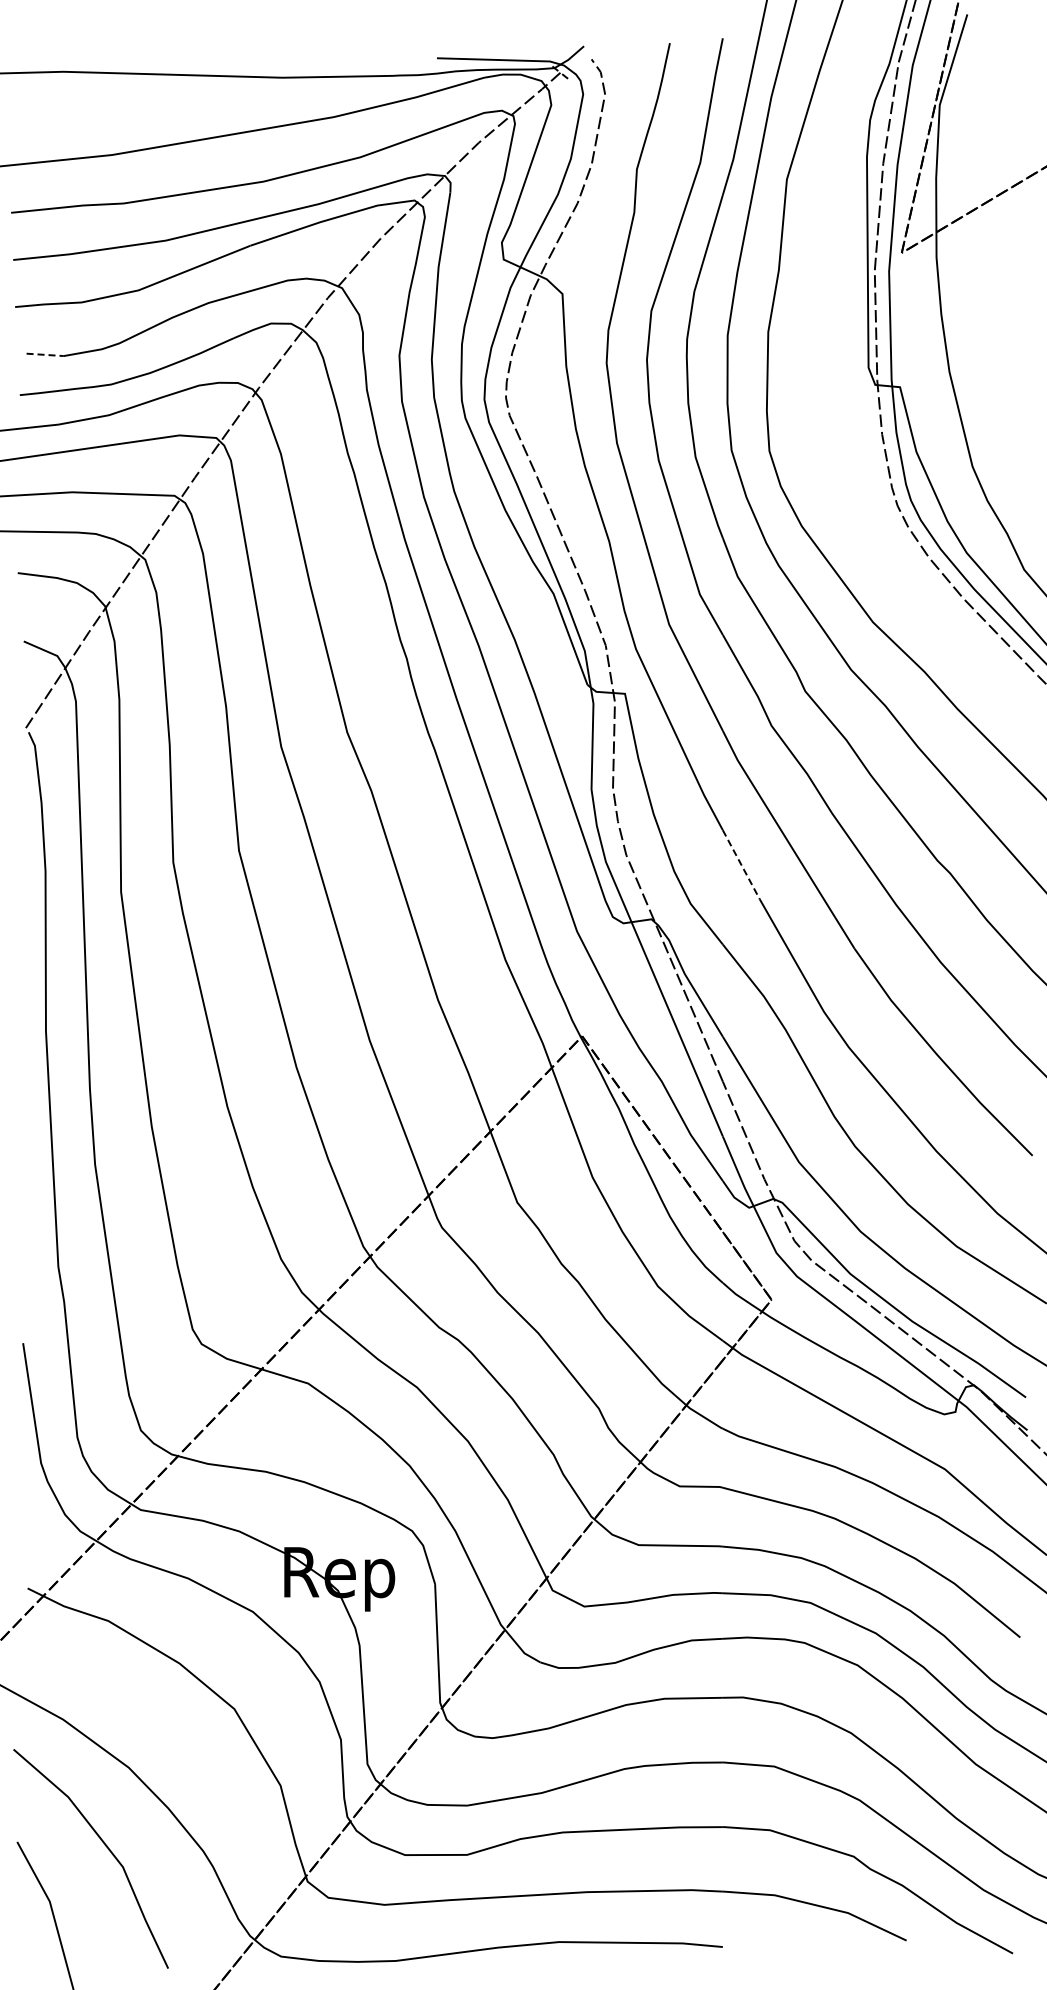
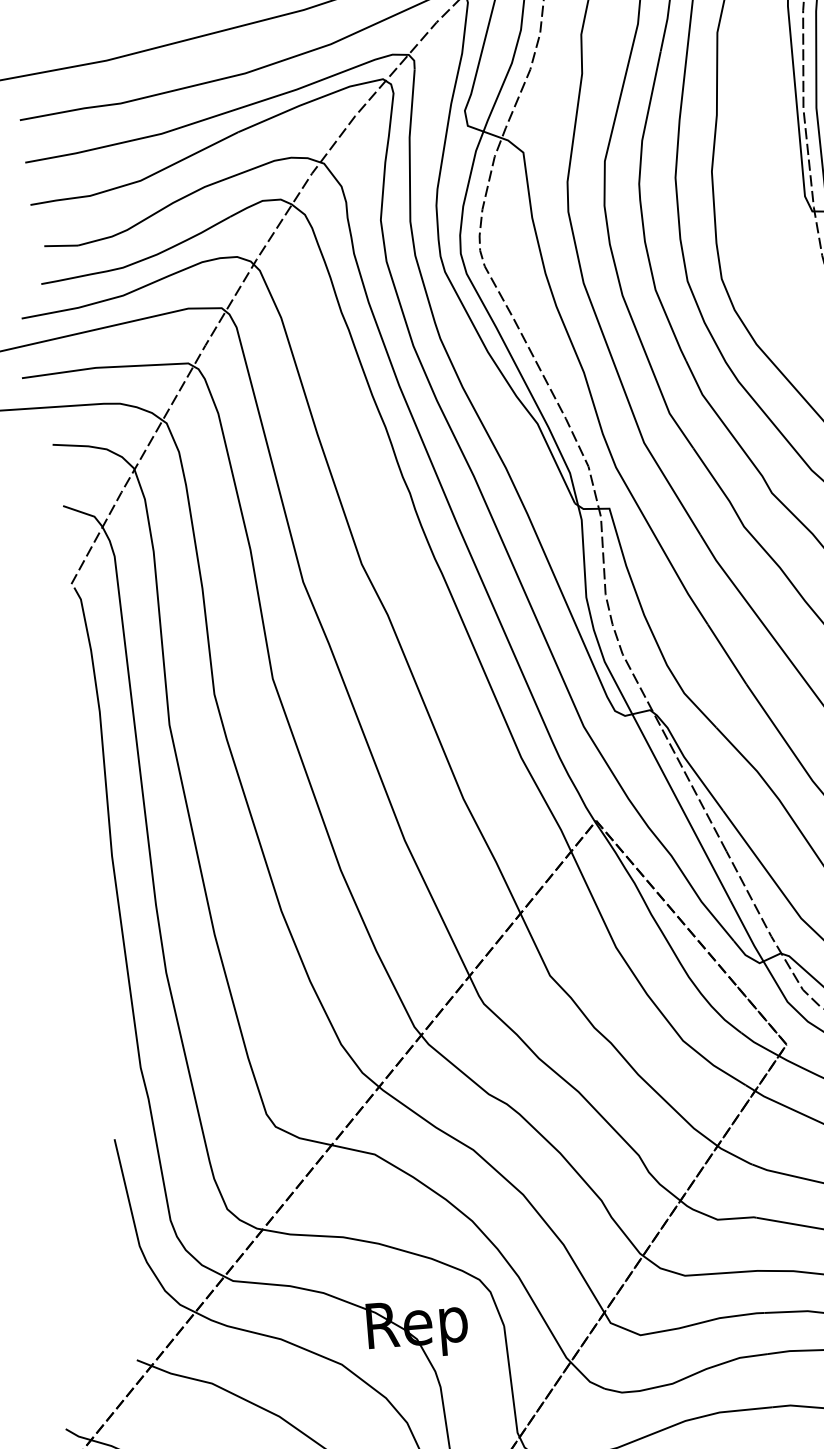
line: (45, 354) -> (61, 245), dashed -> solid
line: (741, 865) -> (727, 654), dashed -> solid

